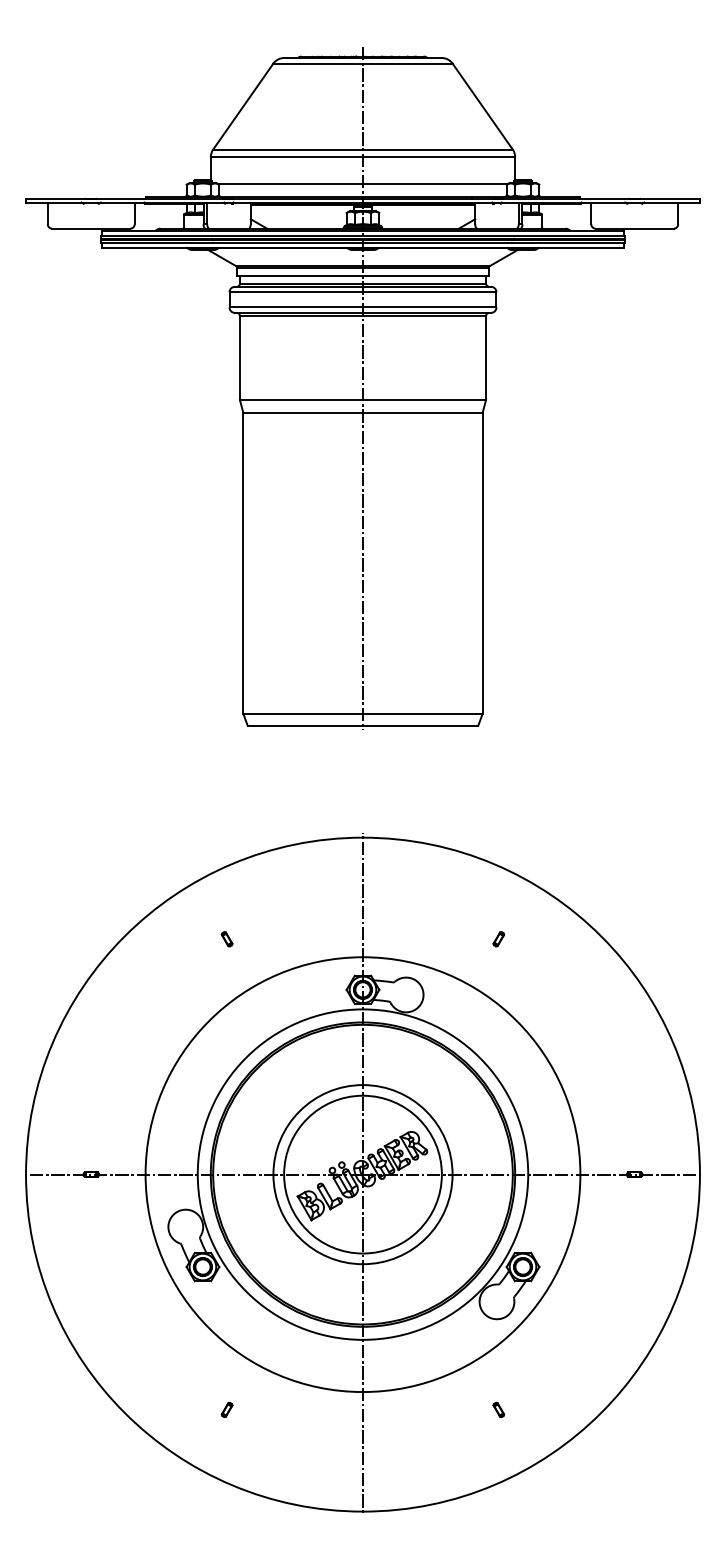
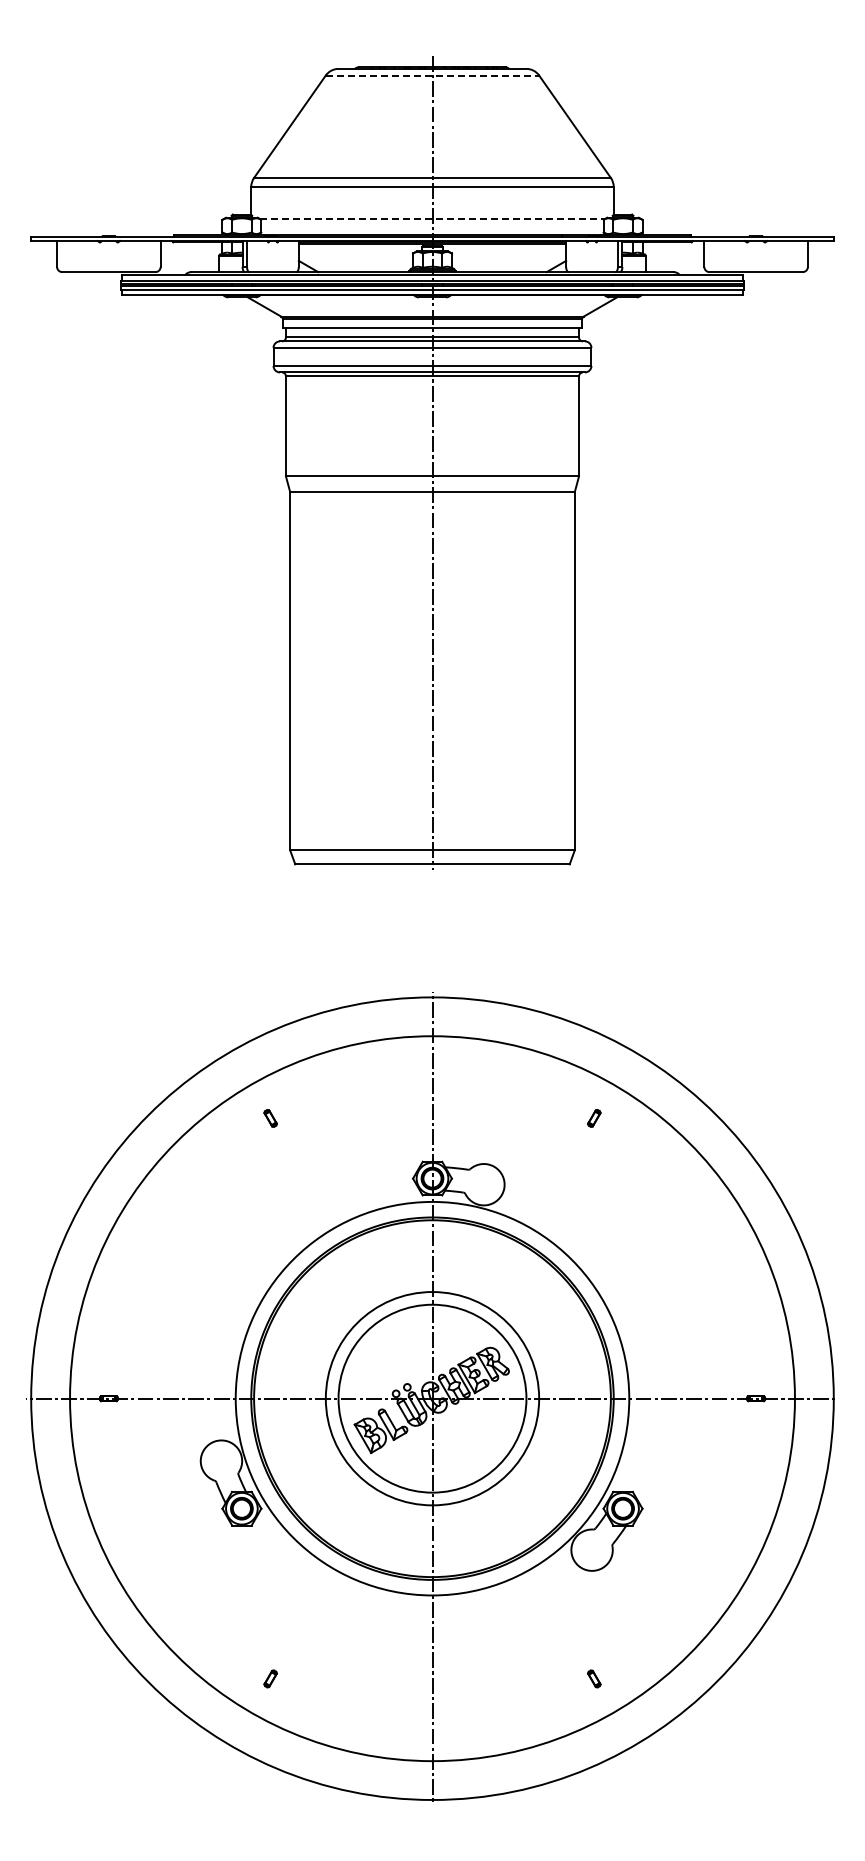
line: (363, 63) -> (432, 75), solid -> dashed
line: (363, 184) -> (432, 219), solid -> dashed
circle: (363, 1174) -> (432, 1398), size x1.4

